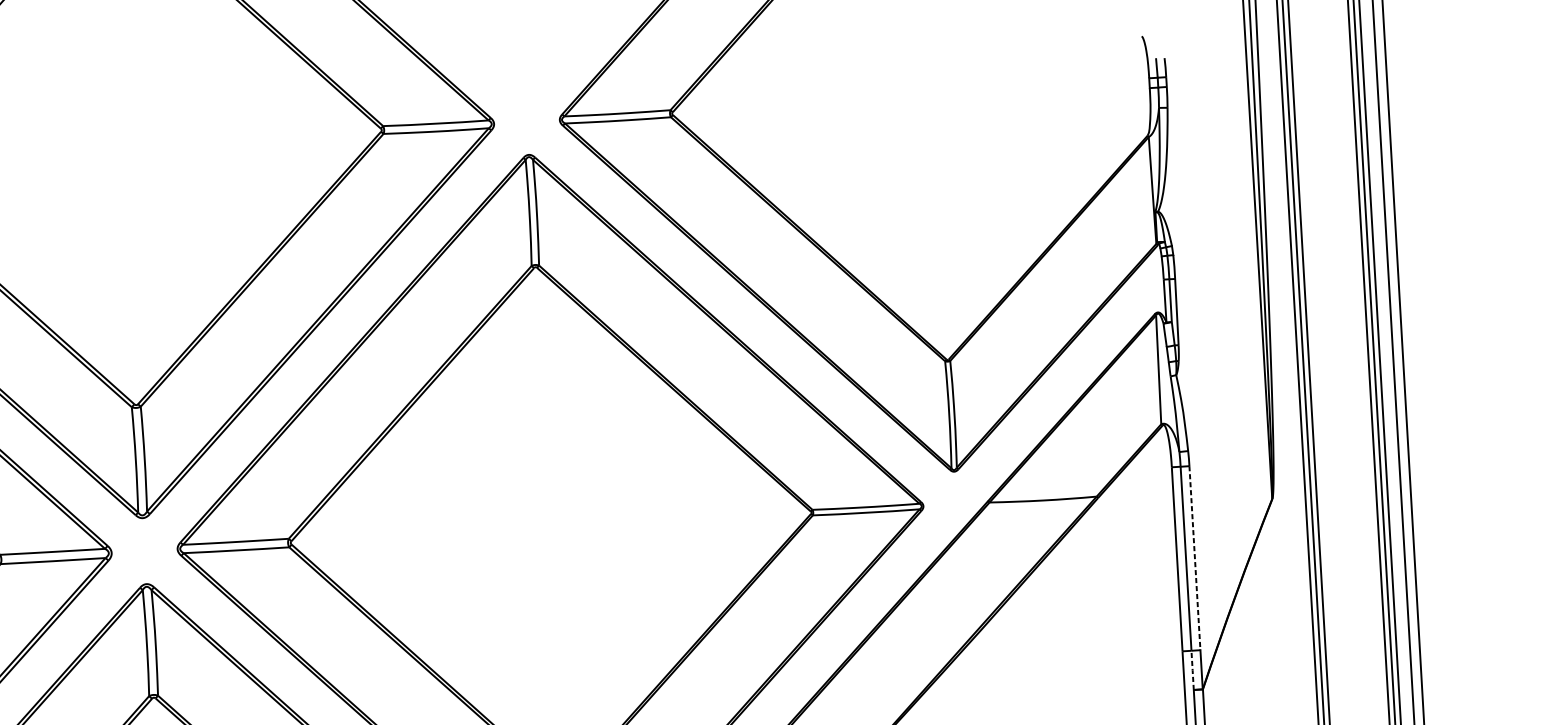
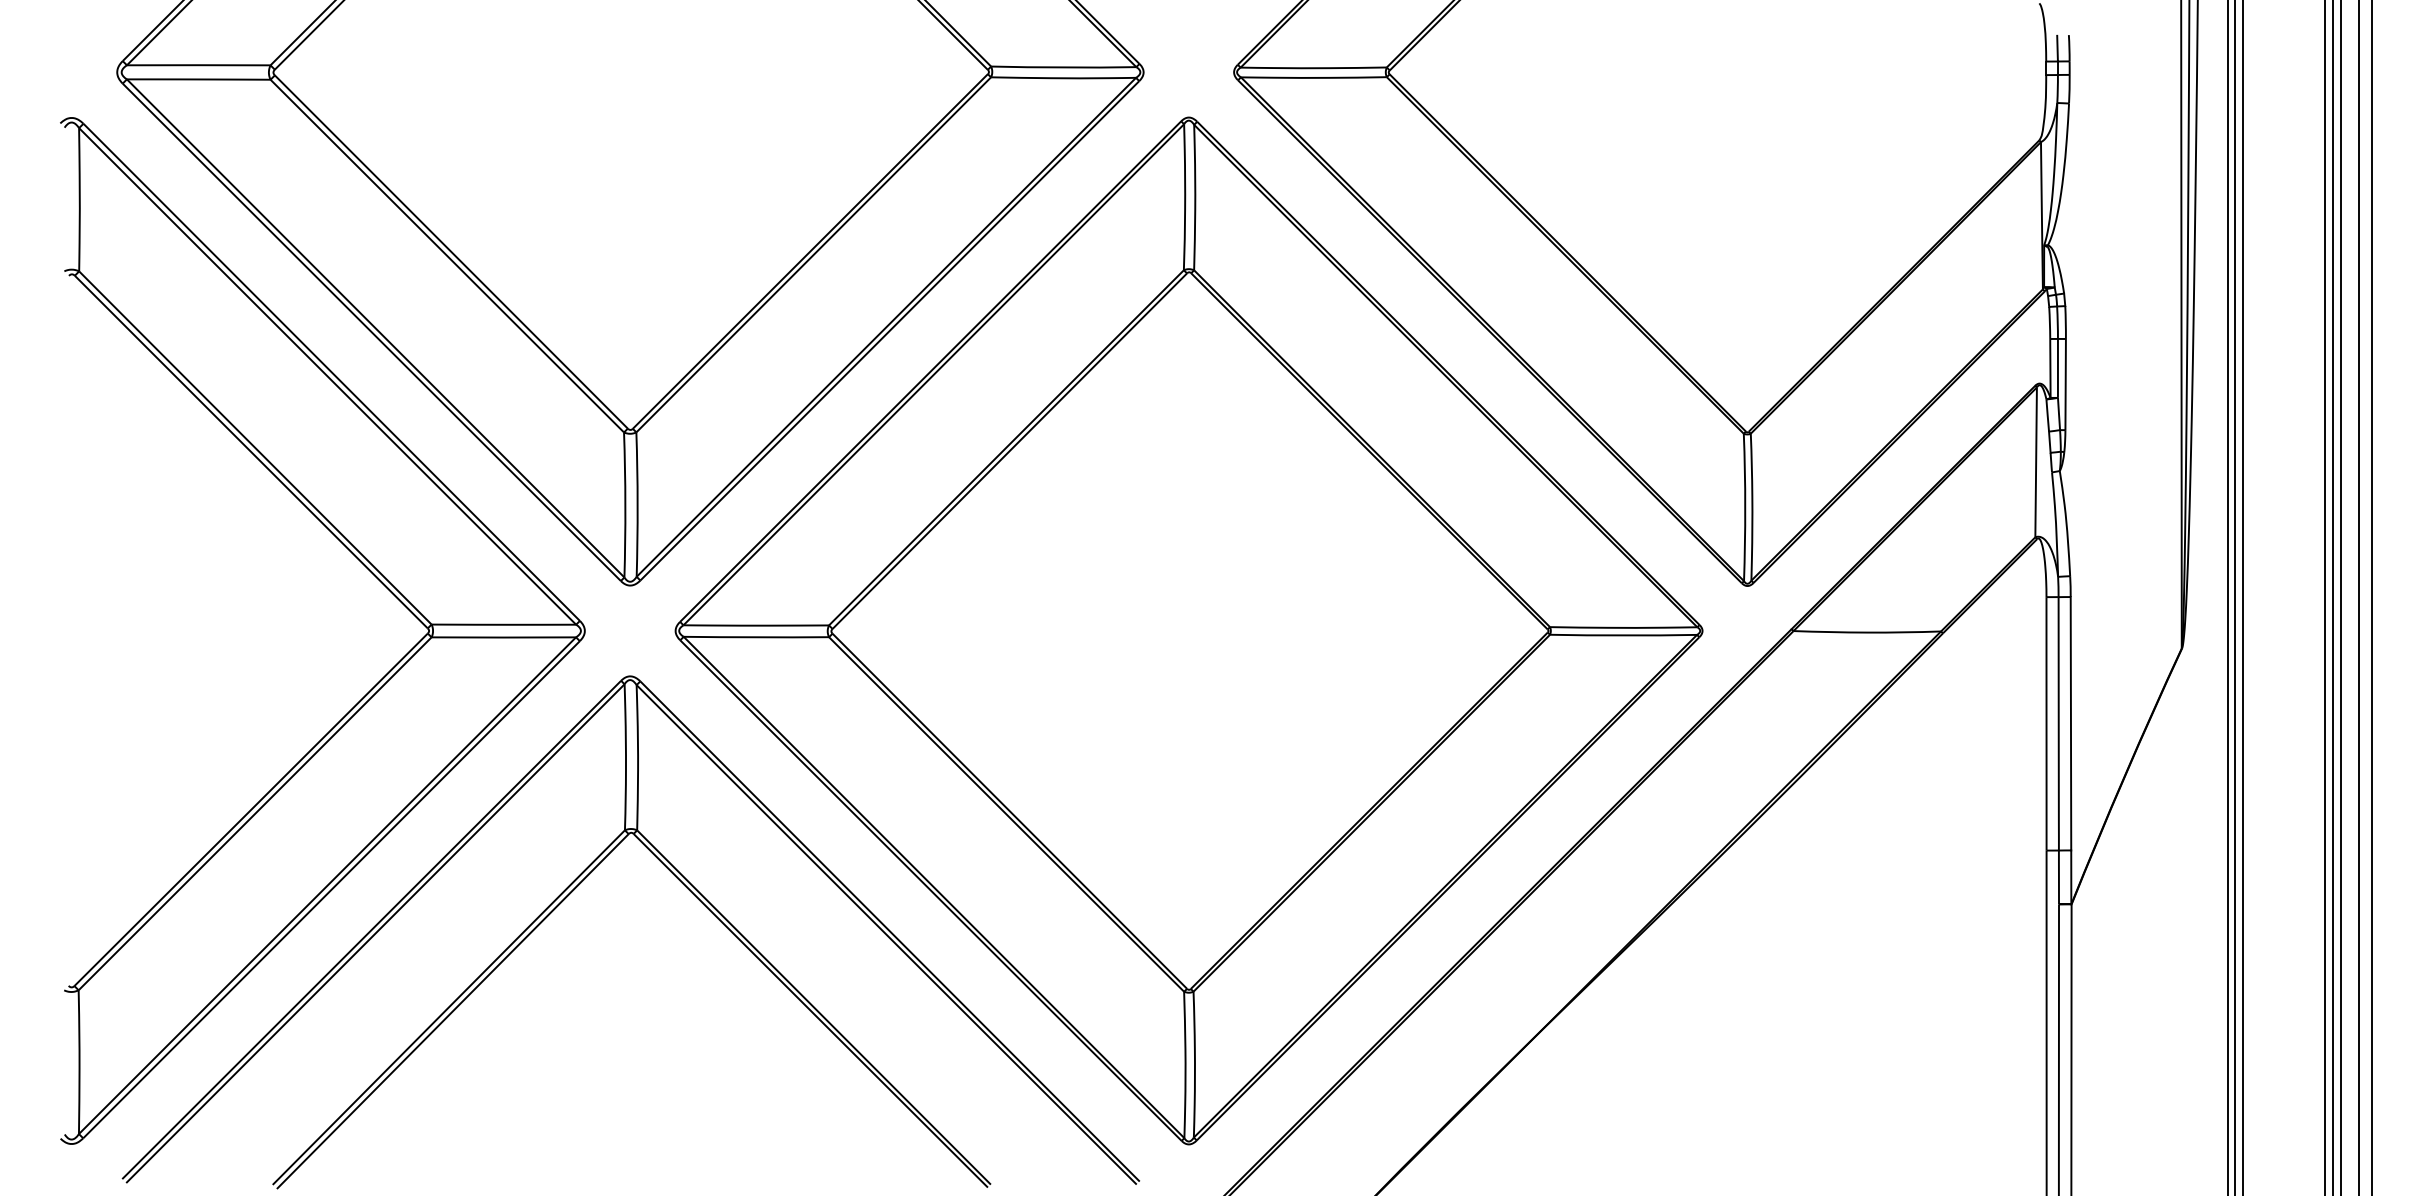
line: (1194, 558) -> (2070, 723), dashed -> solid
line: (1192, 669) -> (2058, 876), dashed -> solid

